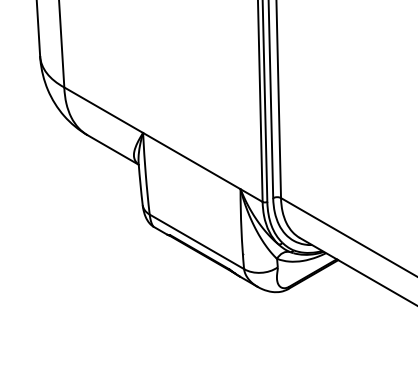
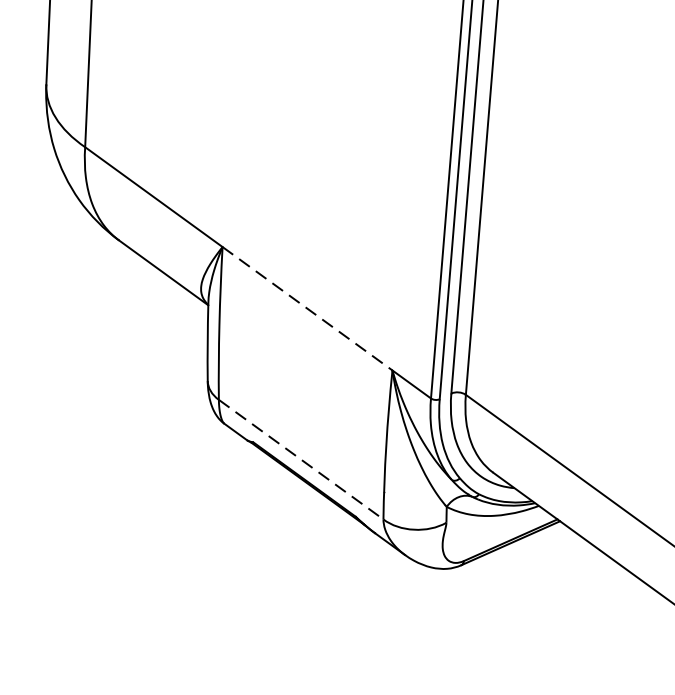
line: (192, 161) -> (308, 309), solid -> dashed
line: (197, 242) -> (302, 461), solid -> dashed

